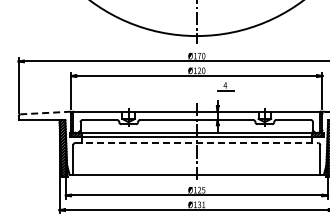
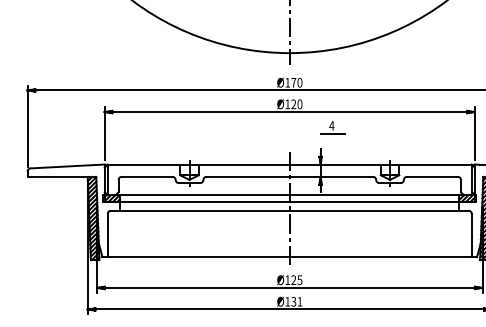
line: (45, 113) -> (67, 167), dashed -> solid
line: (197, 143) -> (290, 211), dashed -> solid

